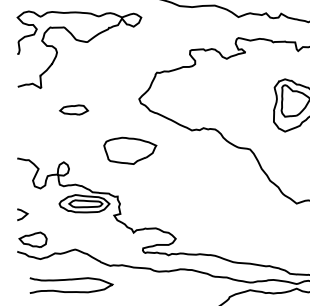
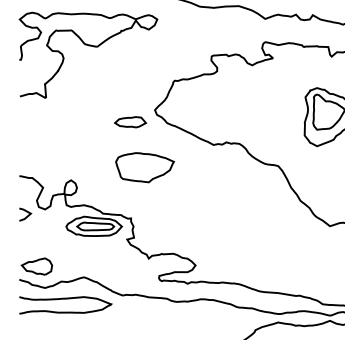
part: (74, 110) -> (130, 122), moved
line: (23, 212) -> (26, 212), moved
curve: (71, 280) -> (65, 299), moved

